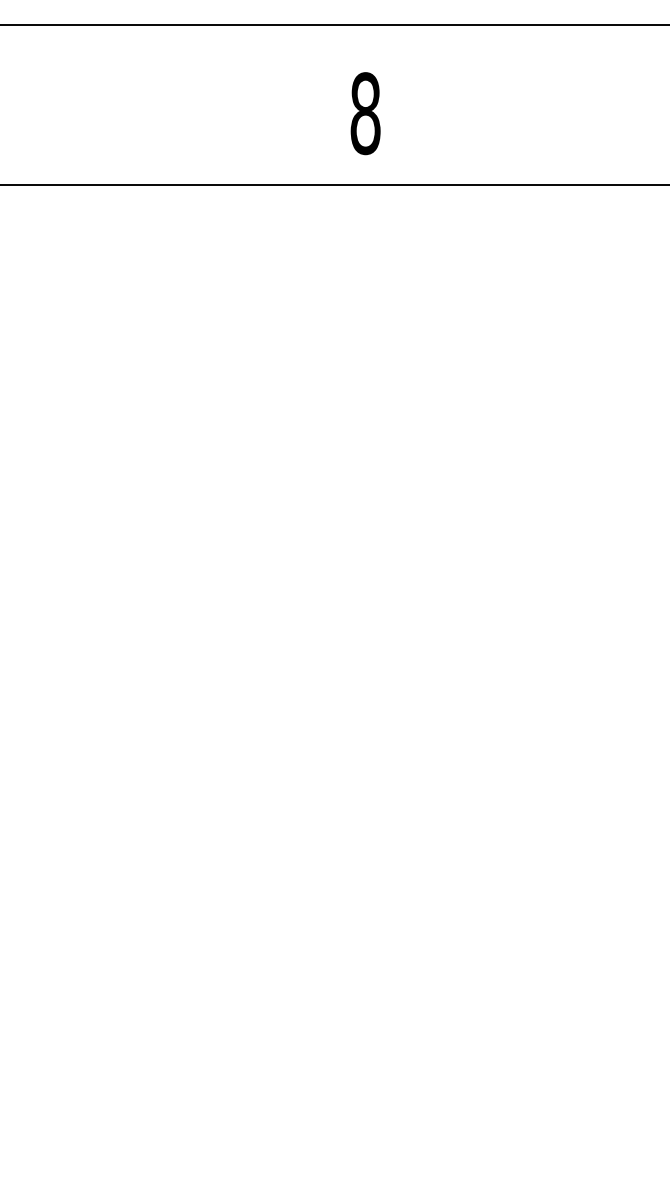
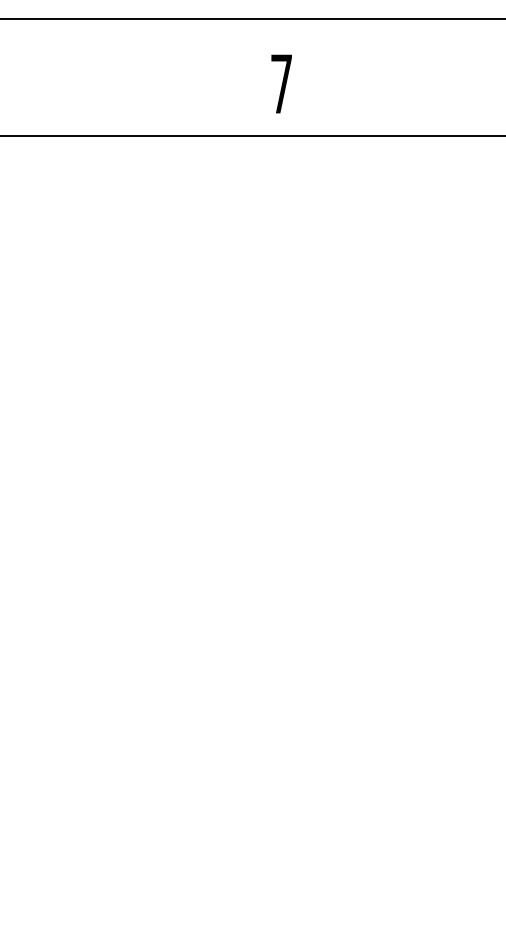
text: (365, 112) -> (281, 83), 8 -> 7

